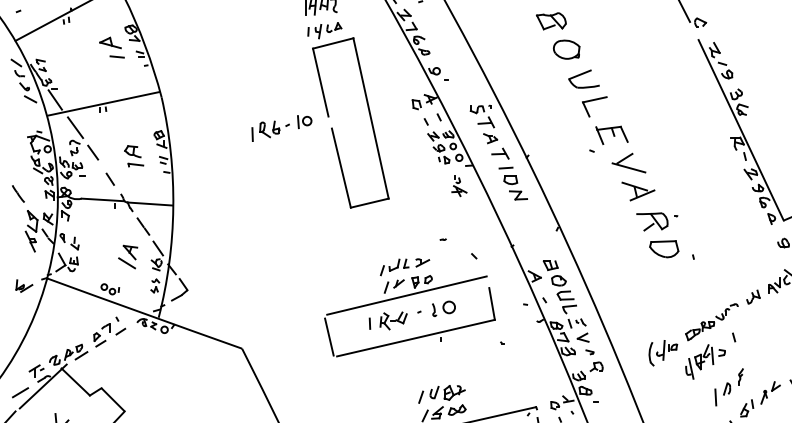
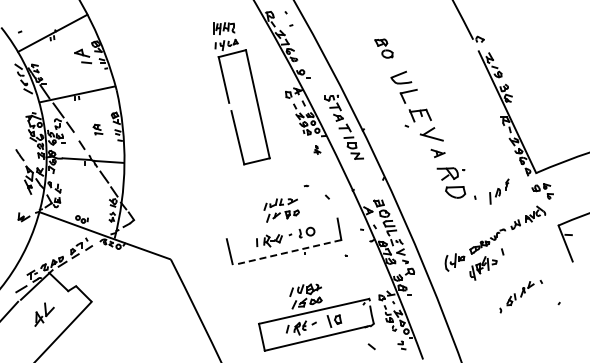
part: (557, 35) -> (383, 48), size x0.6
part: (281, 127) -> (197, 110), removed
part: (133, 155) -> (97, 129), size x0.7
part: (459, 185) -> (317, 149), size x0.6
part: (637, 191) -> (437, 153), size x0.6
part: (127, 256) -> (93, 197), removed
line: (406, 295) -> (281, 223), removed
line: (416, 338) -> (288, 252), solid -> dashed
part: (729, 387) -> (499, 191), moved

